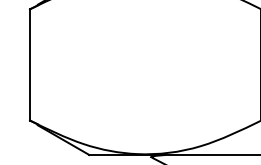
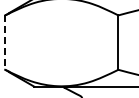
line: (30, 66) -> (5, 43), solid -> dashed

